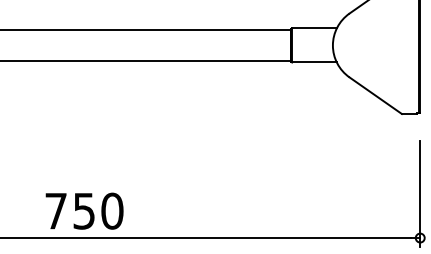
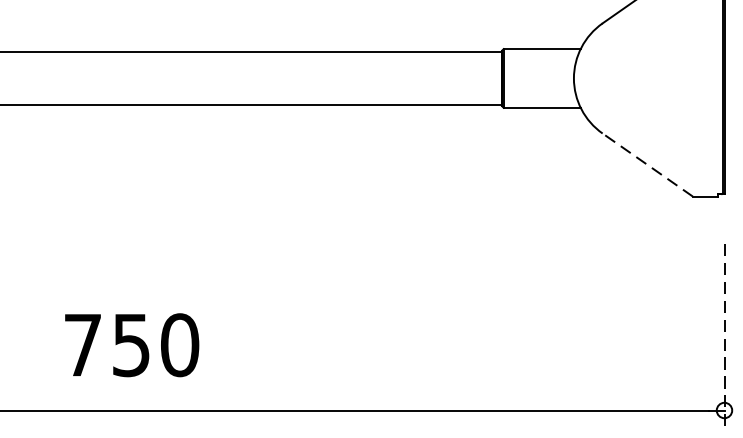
line: (375, 95) -> (647, 164), solid -> dashed
line: (420, 194) -> (724, 335), solid -> dashed
text: (84, 210) -> (131, 343), moved

